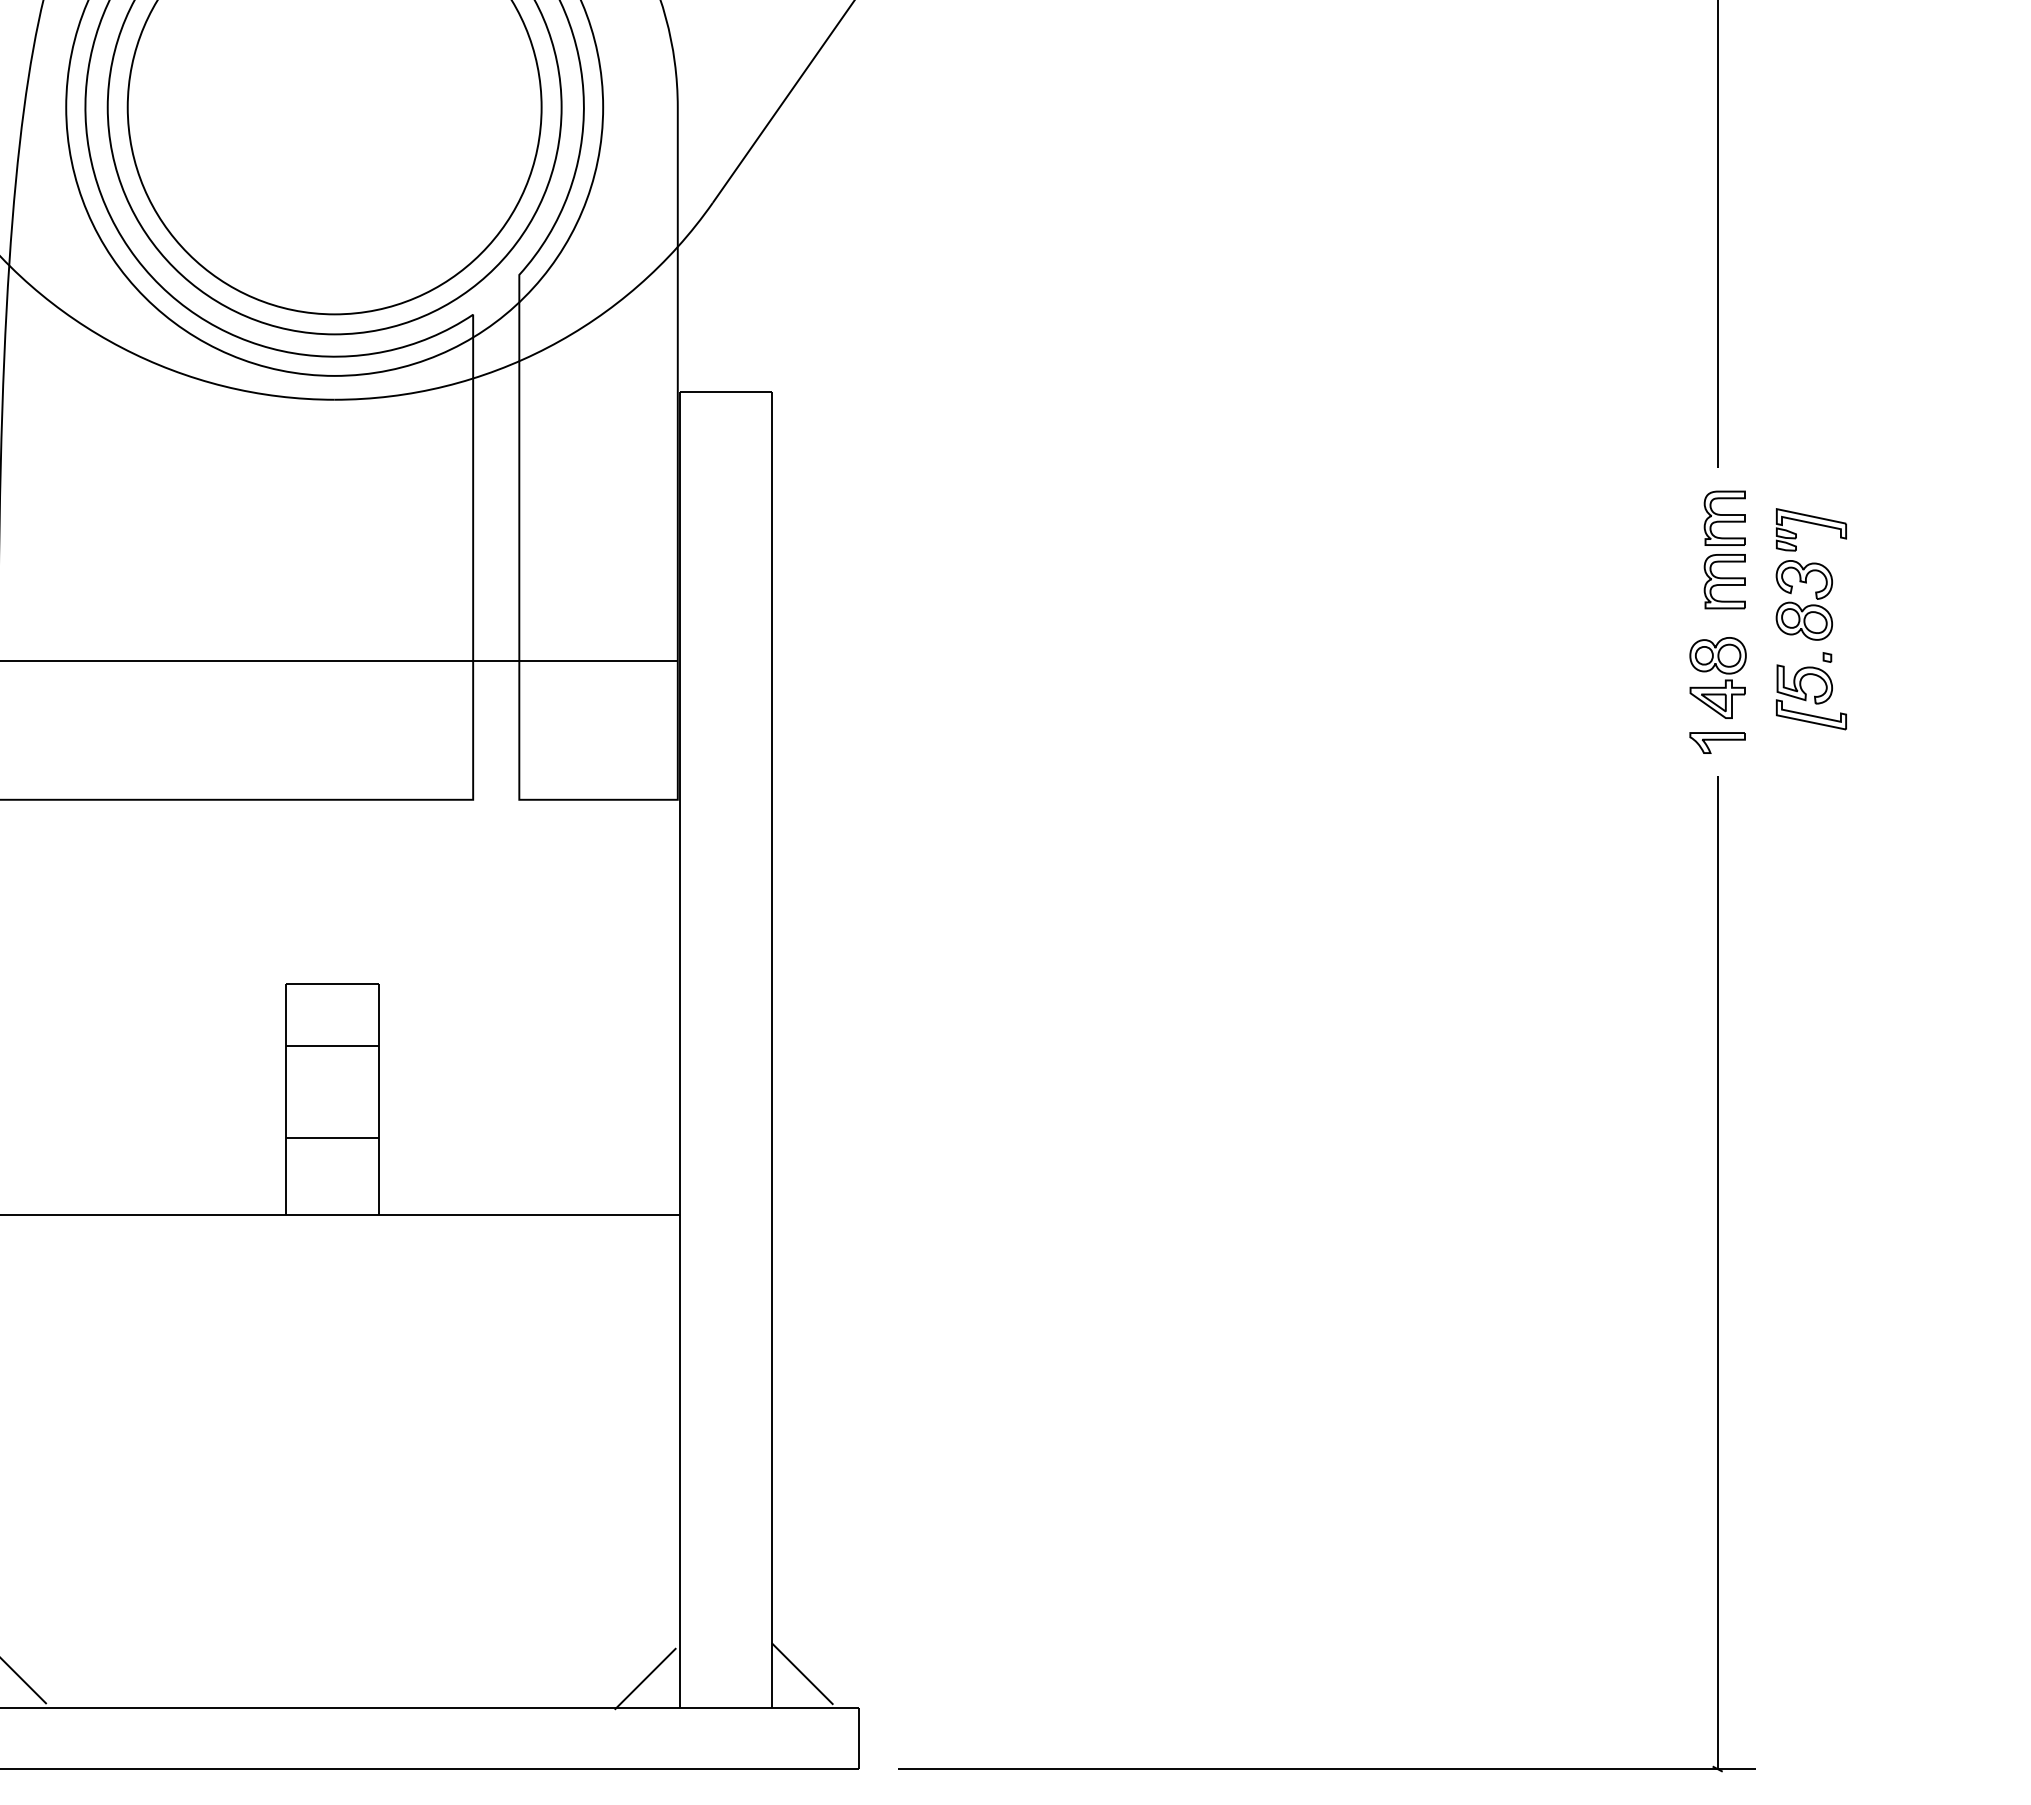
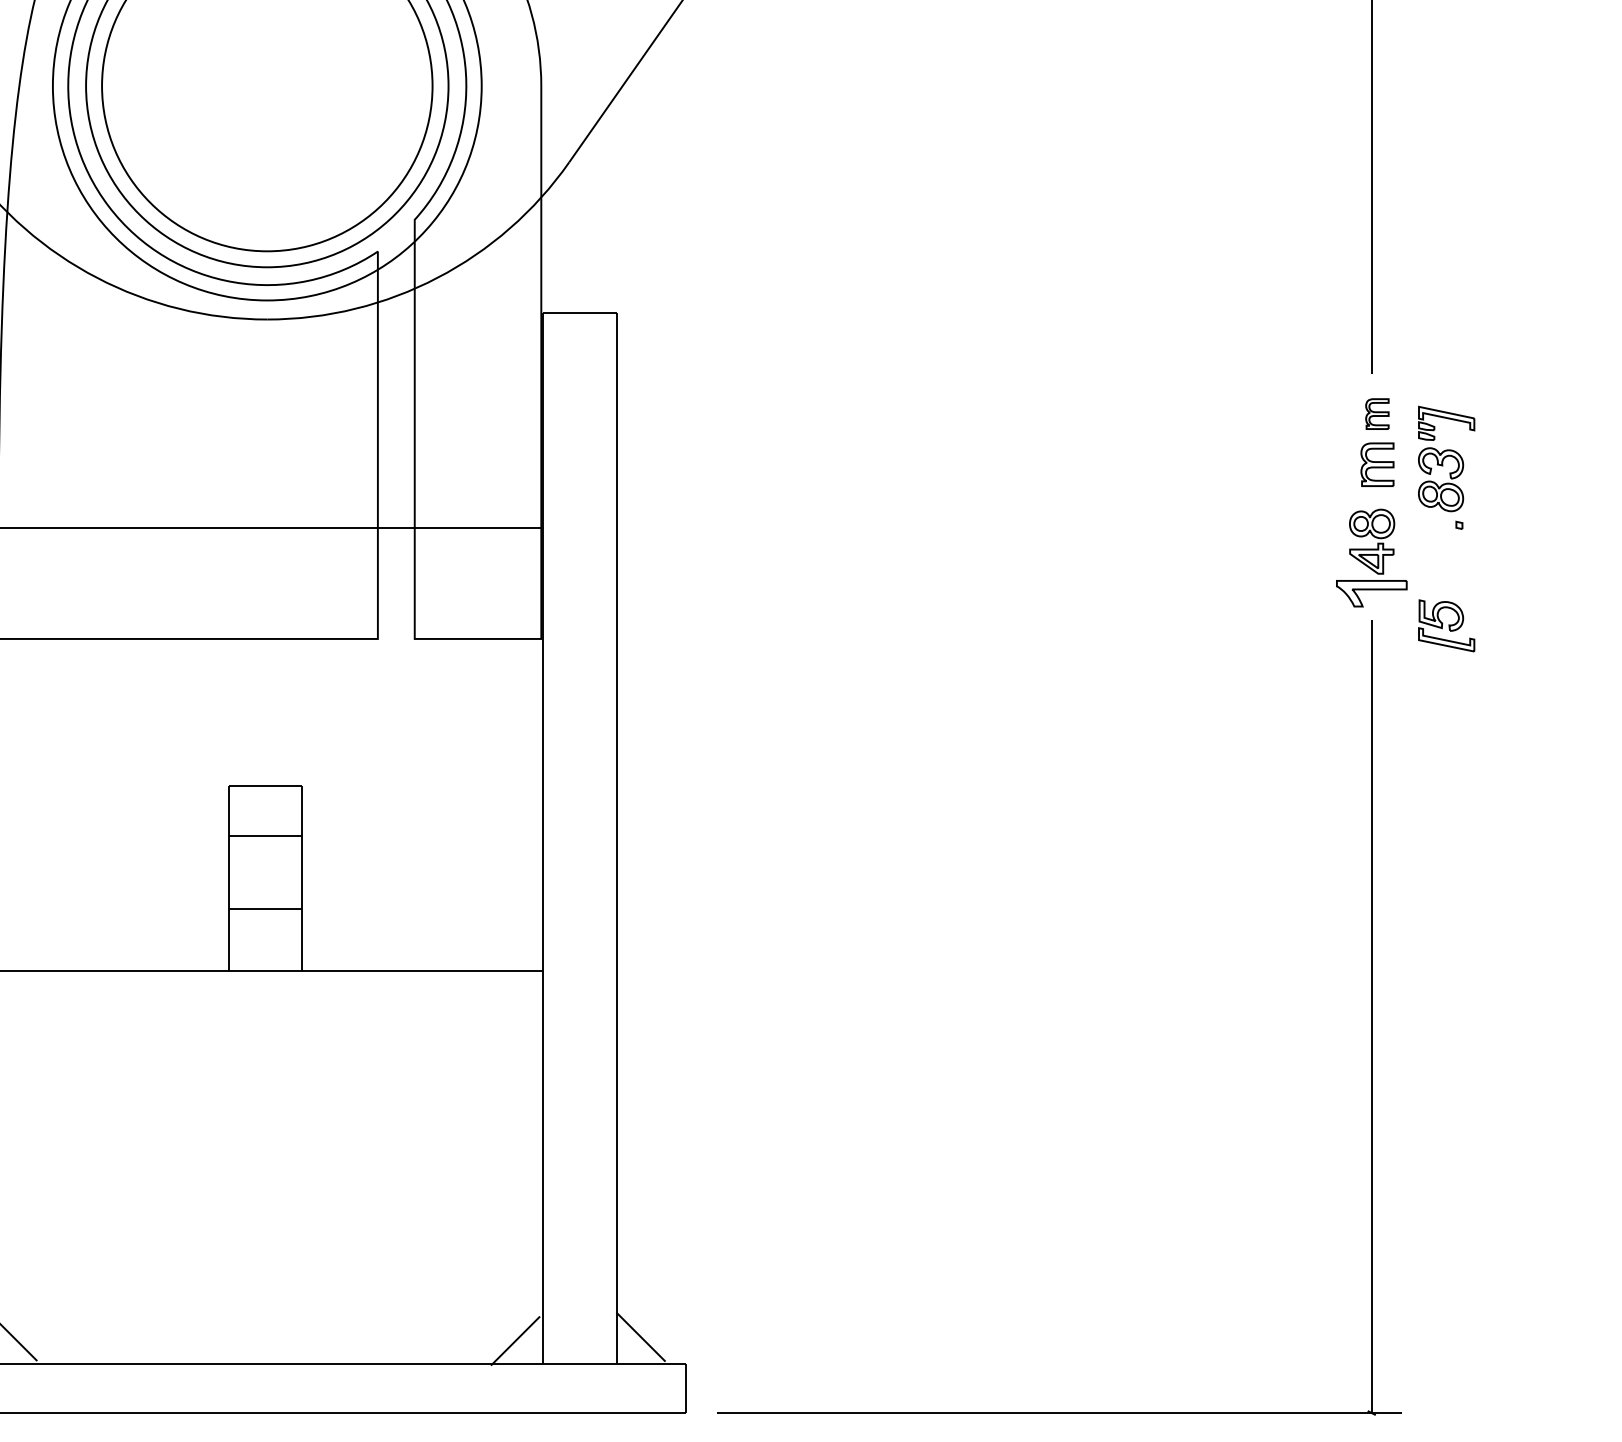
part: (1724, 517) -> (1377, 413), size x0.7
part: (1811, 697) -> (1446, 625), moved
part: (1717, 742) -> (1371, 593), size x1.6

